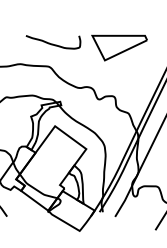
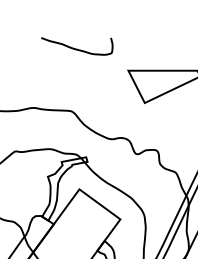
curve: (53, 43) -> (77, 47), moved

